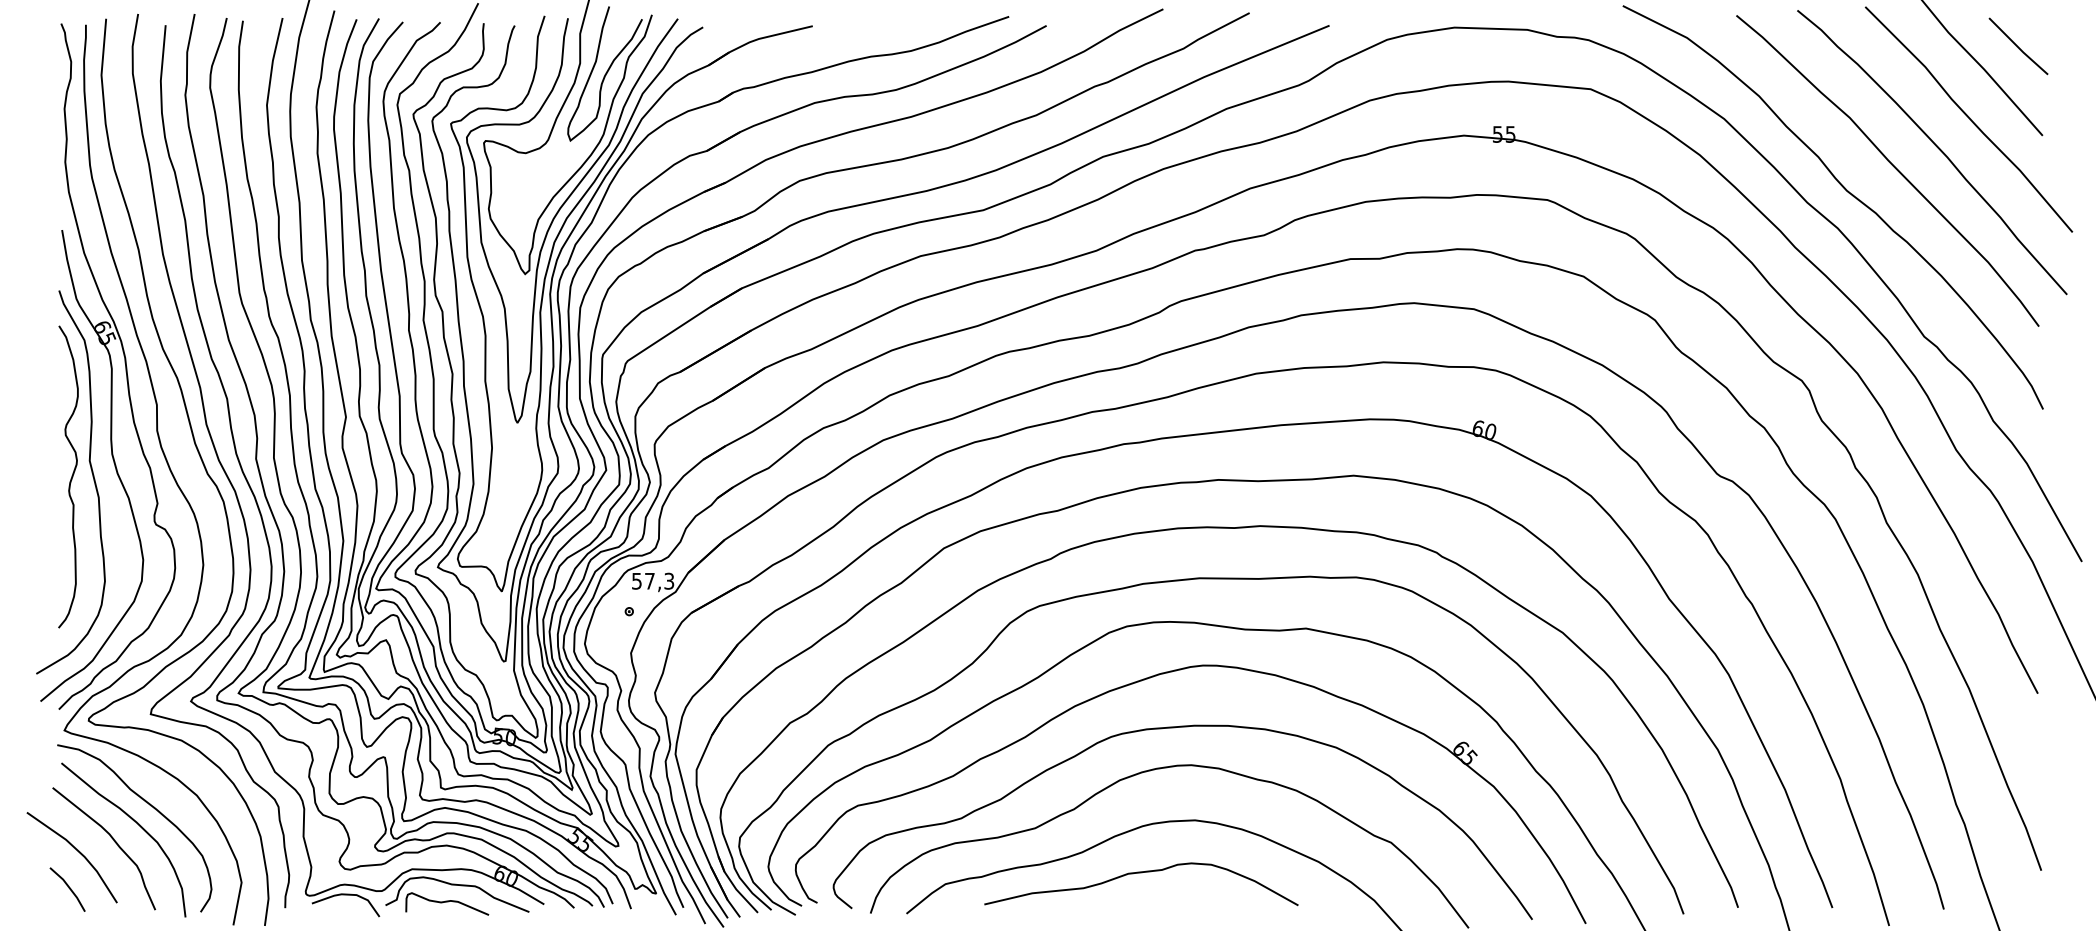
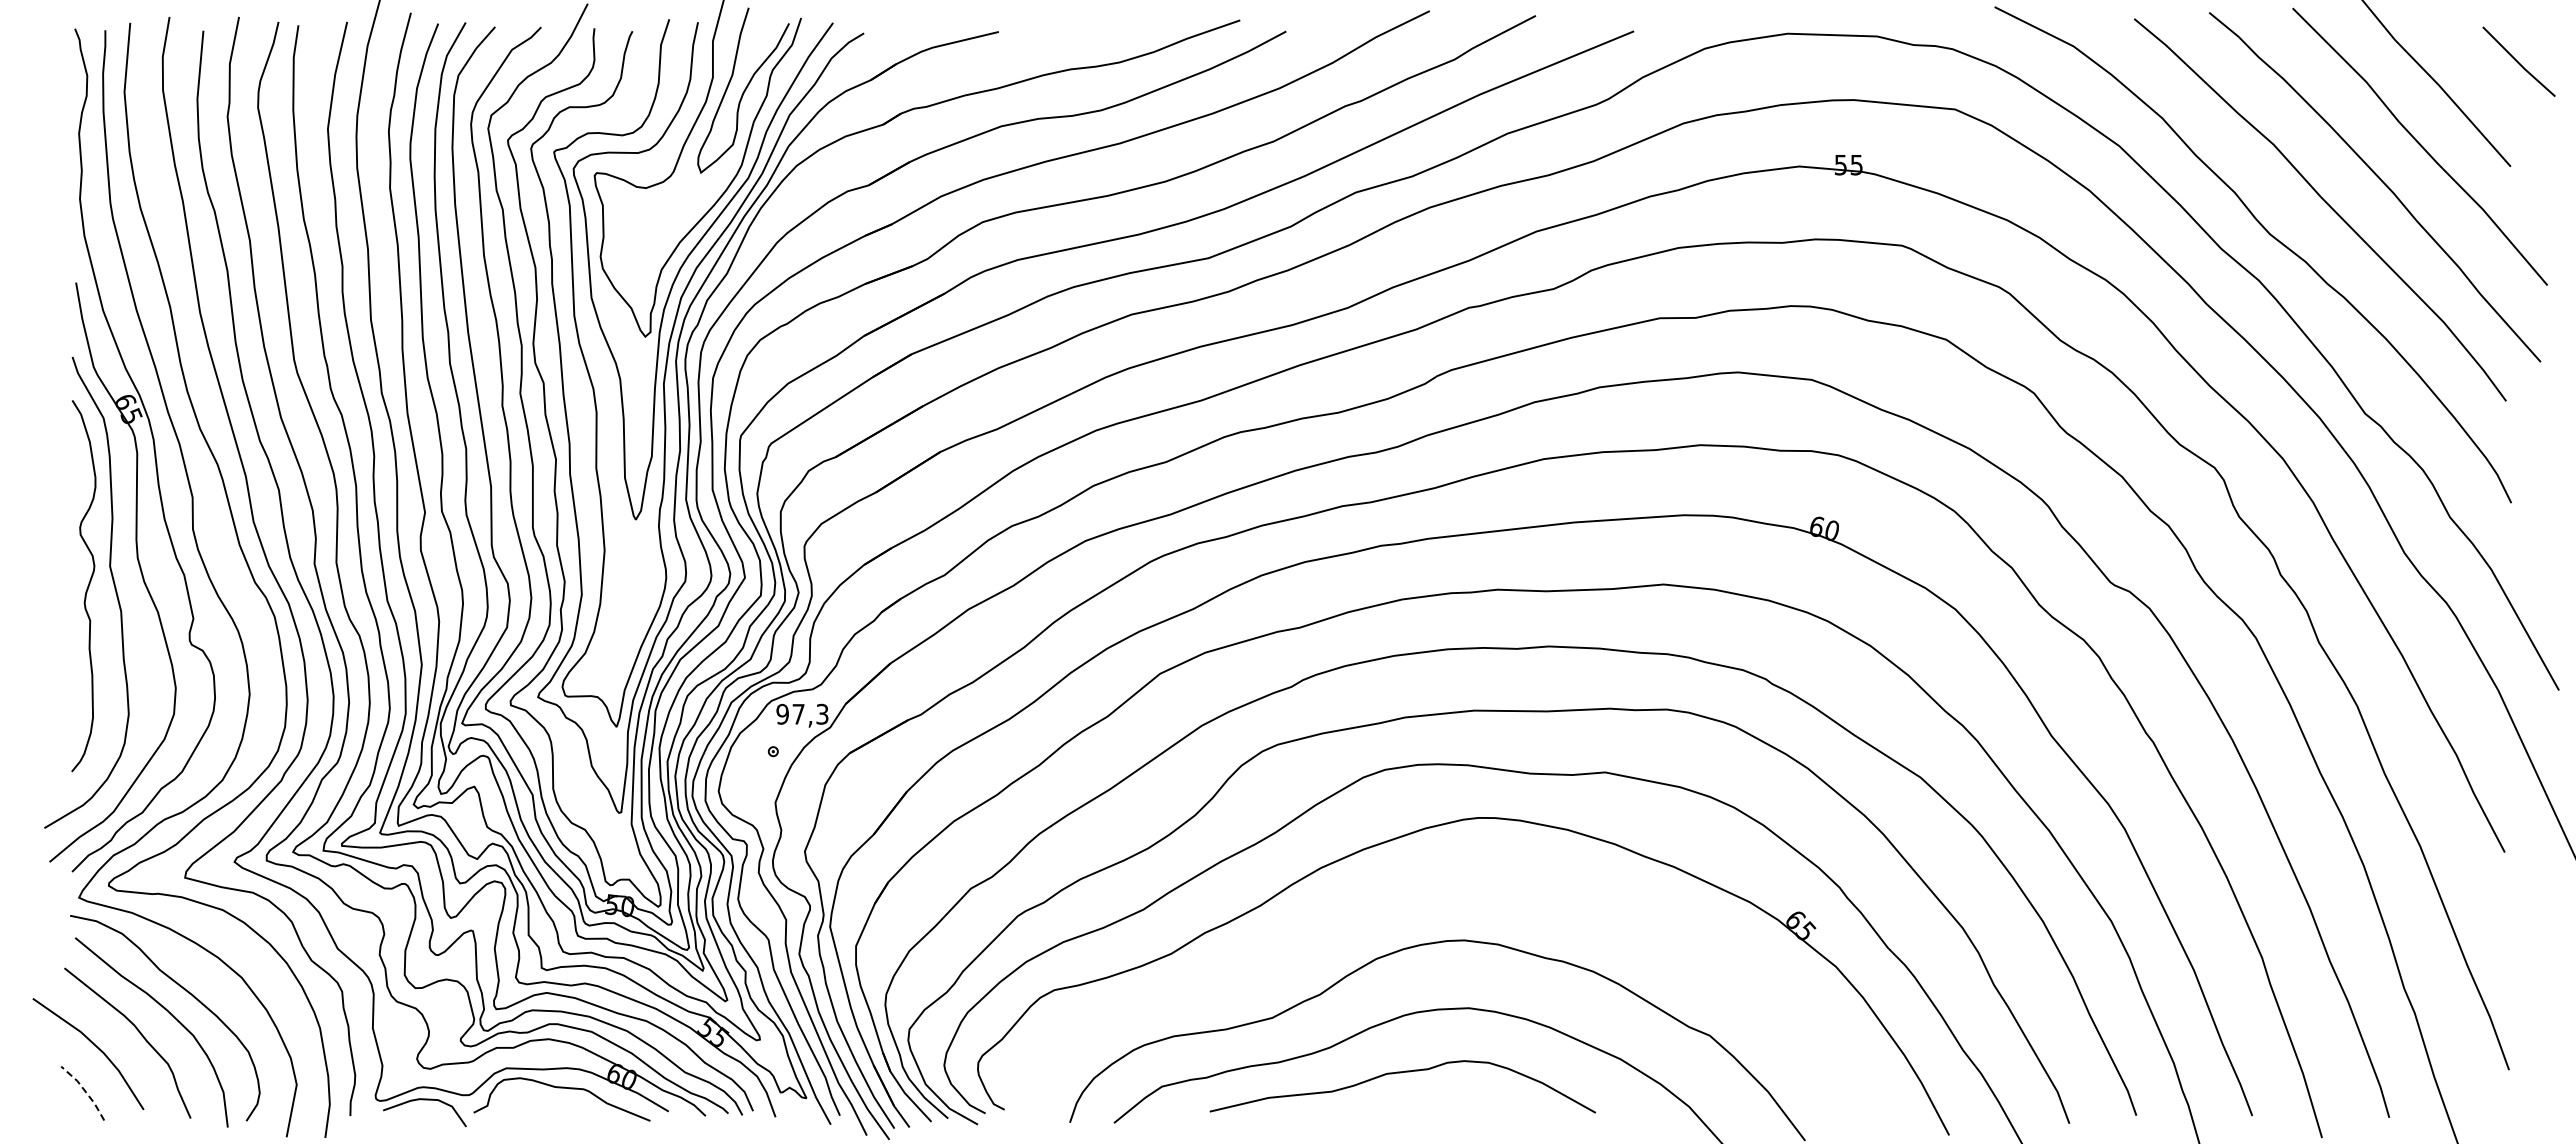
line: (2018, 46) -> (2518, 61), moved
text: (636, 580) -> (782, 713), 57,3 -> 97,3
curve: (1180, 727) -> (1450, 894), removed
line: (69, 888) -> (85, 1091), solid -> dashed
curve: (447, 901) -> (549, 1108), removed

